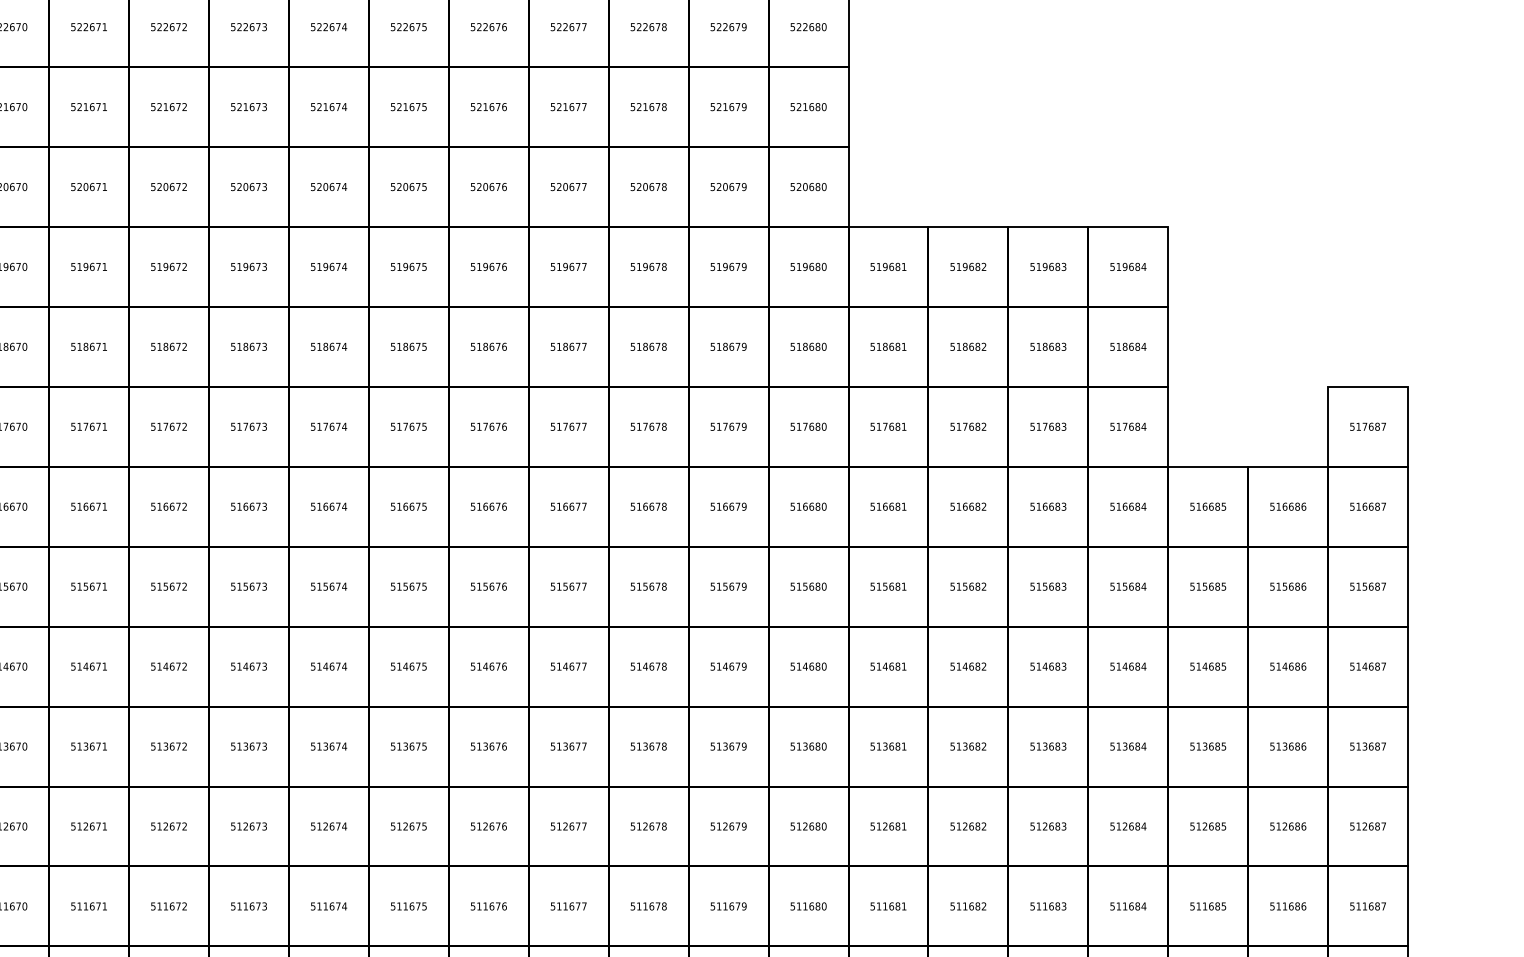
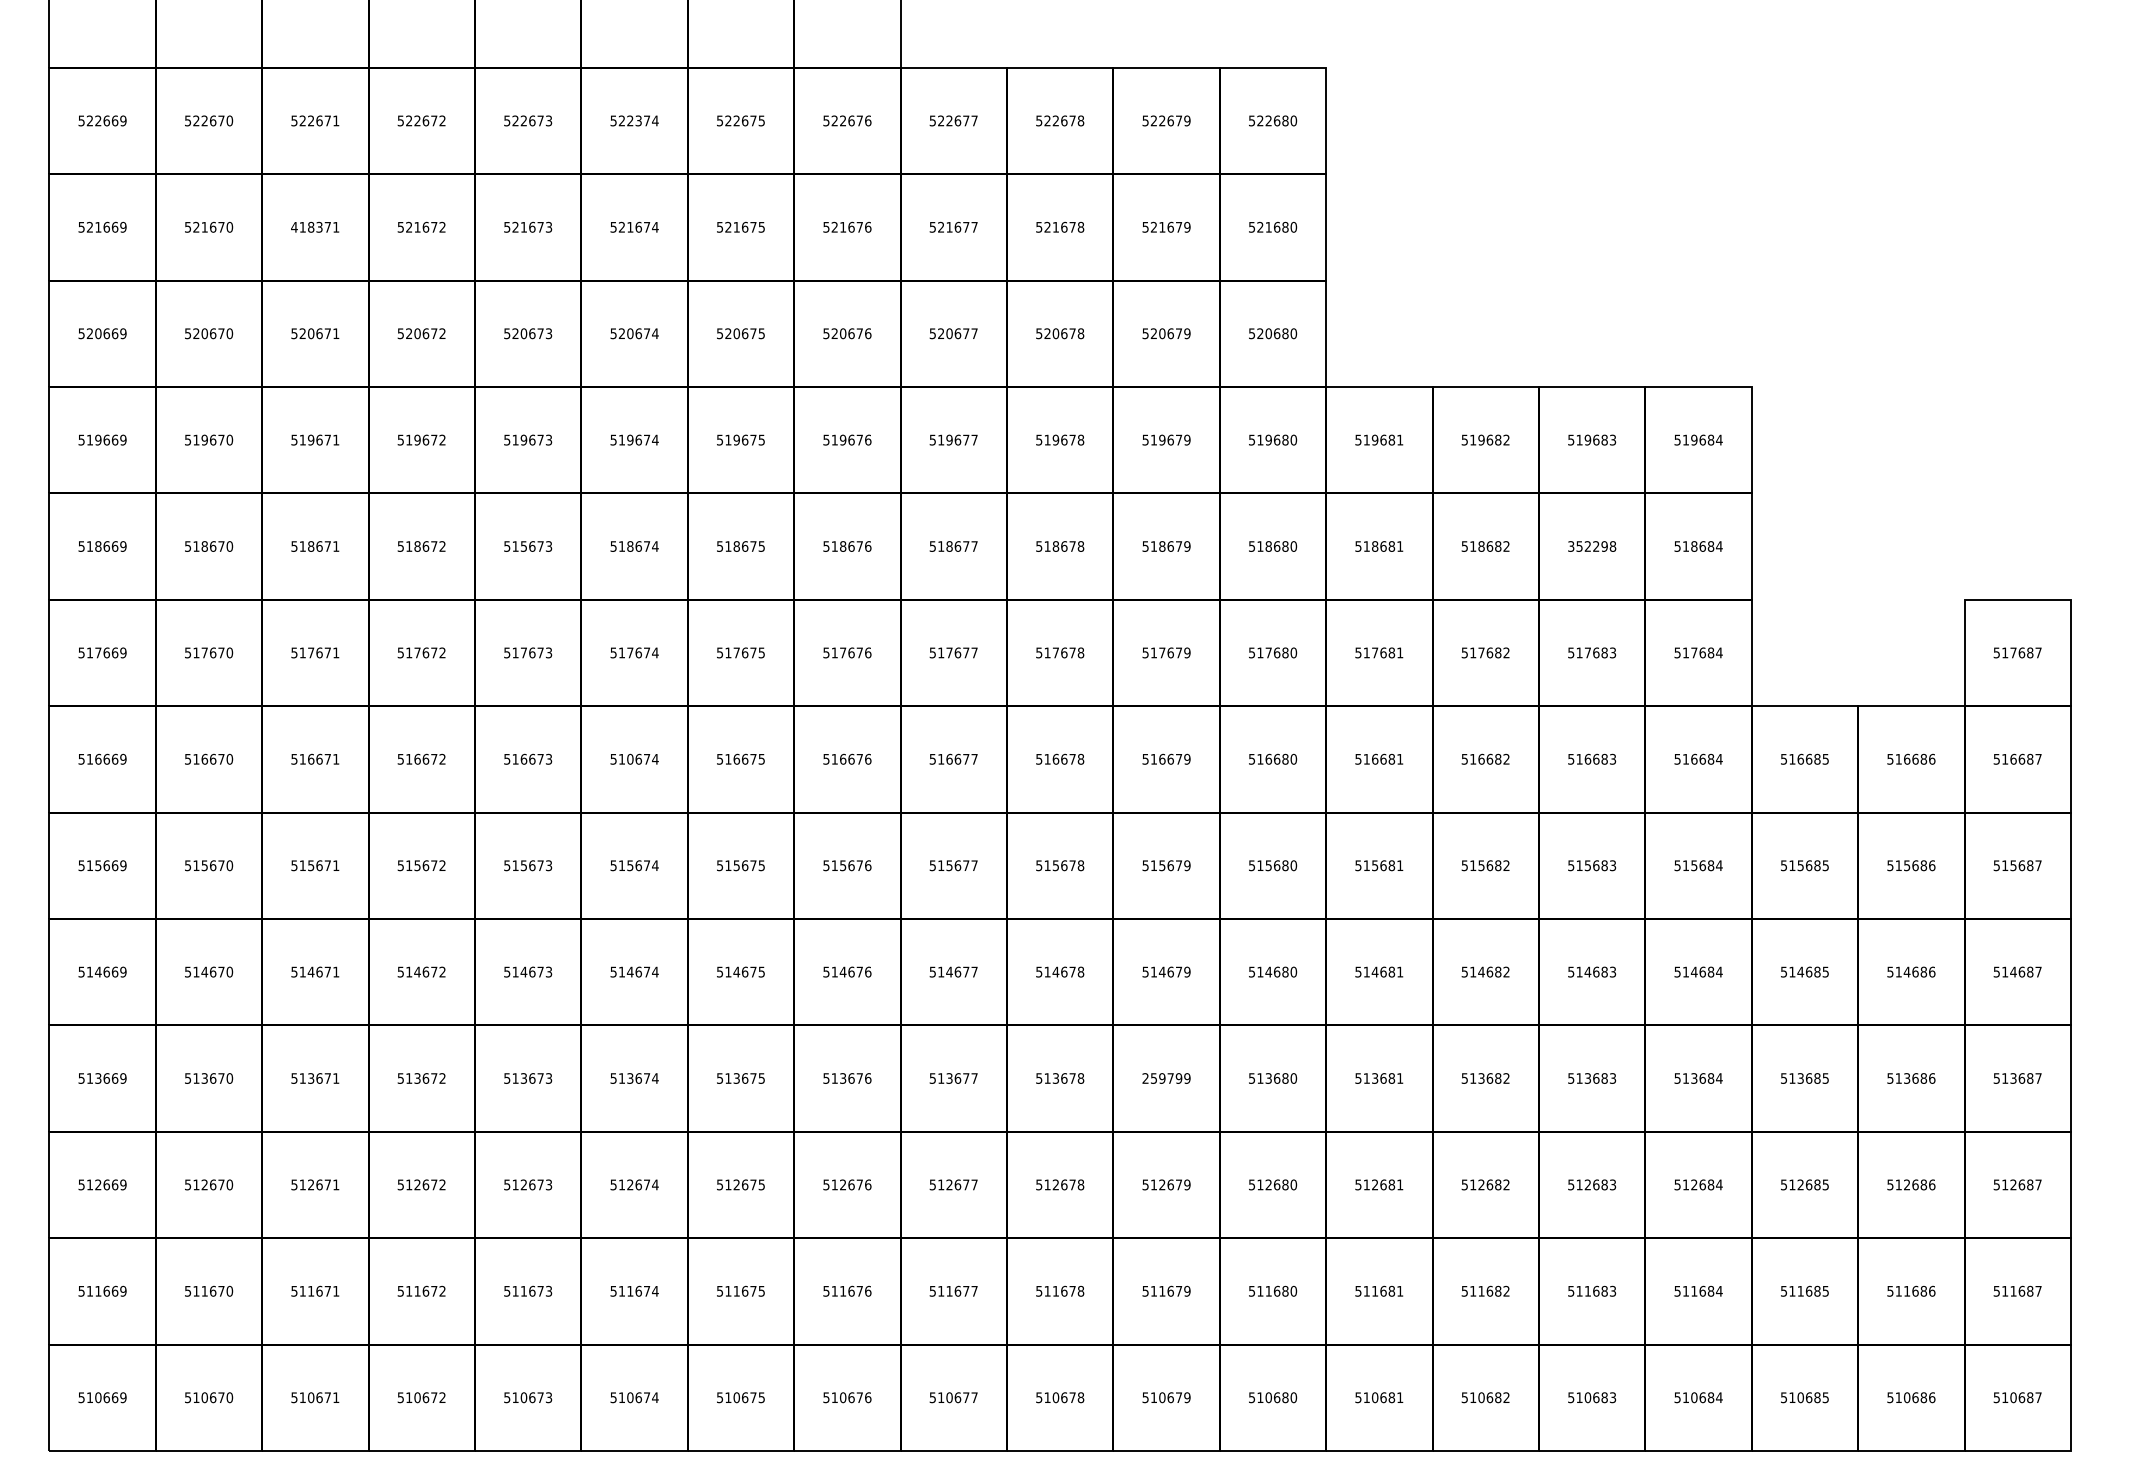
text: (331, 26) -> (638, 120), 522674 -> 522374
text: (82, 106) -> (306, 226), 521671 -> 418371
text: (245, 346) -> (523, 546), 518673 -> 515673
text: (1048, 346) -> (1592, 546), 518683 -> 352298
text: (325, 506) -> (630, 758), 516674 -> 510674
text: (725, 746) -> (1162, 1078), 513679 -> 259799

